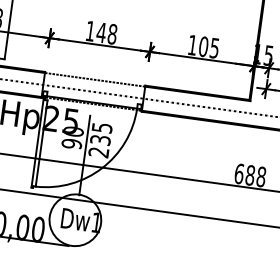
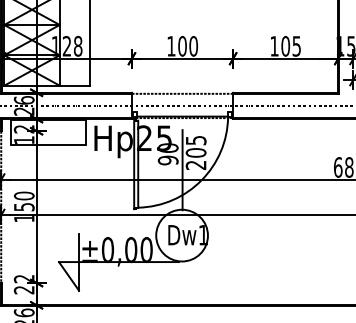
text: (106, 33) -> (187, 46), 148 -> 100
text: (99, 139) -> (195, 152), 235 -> 205

